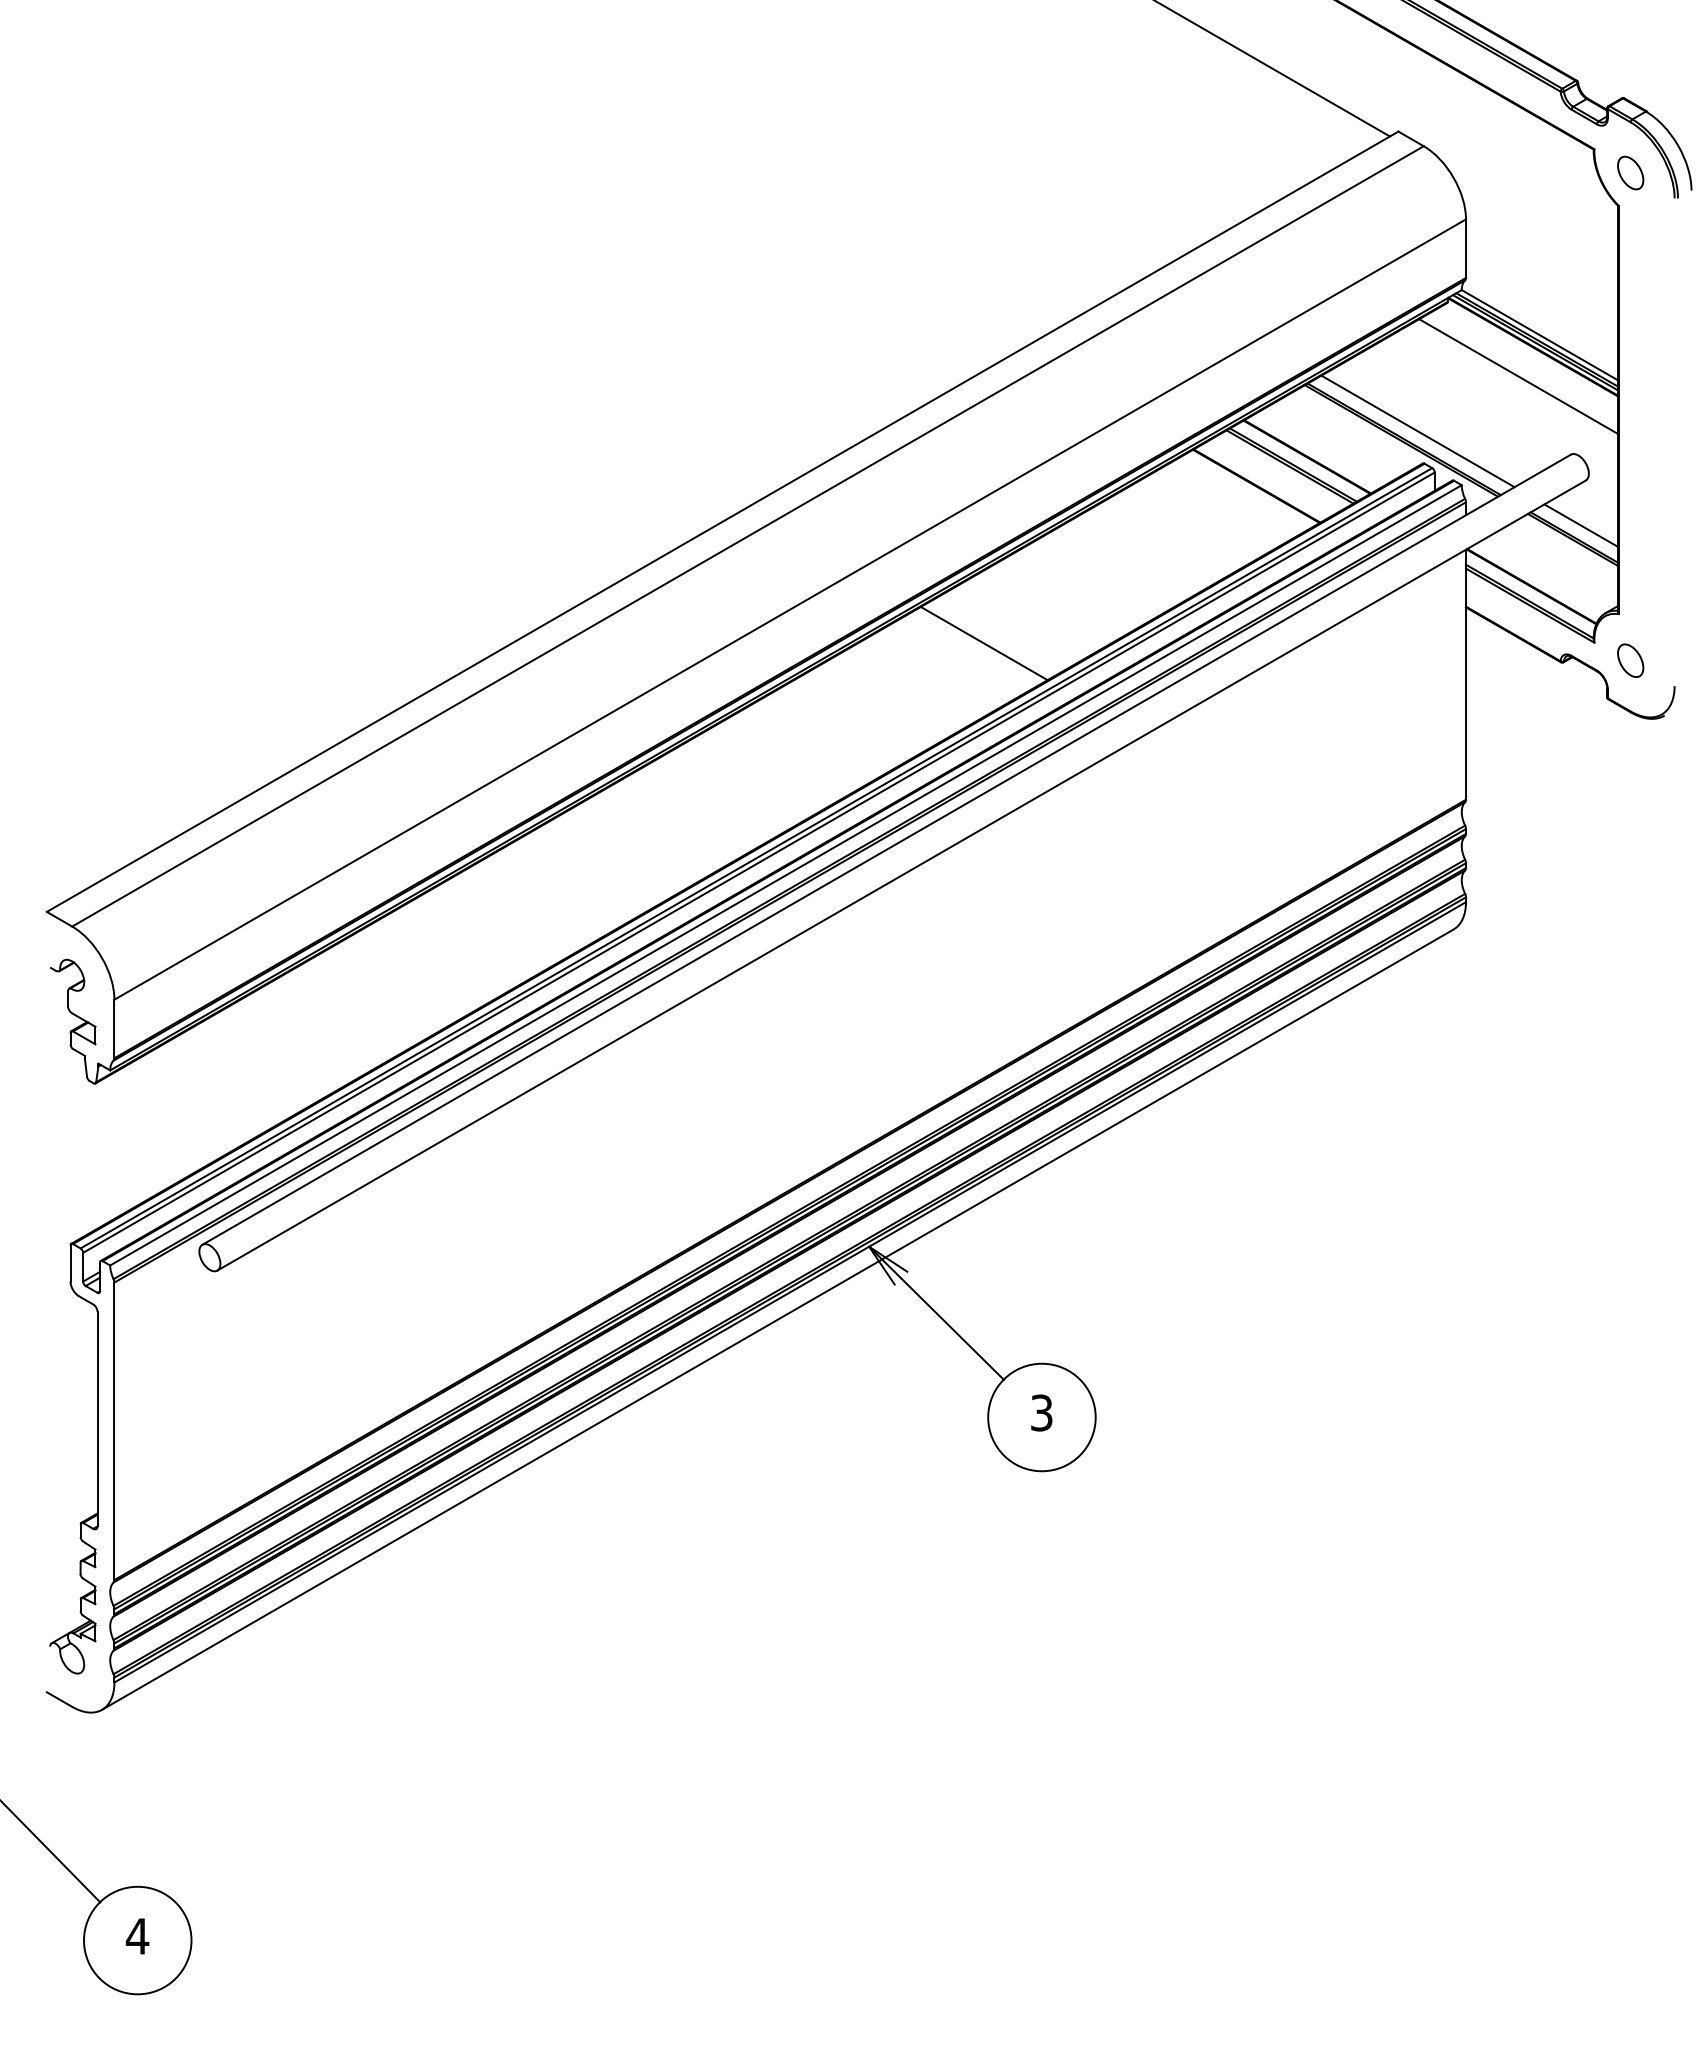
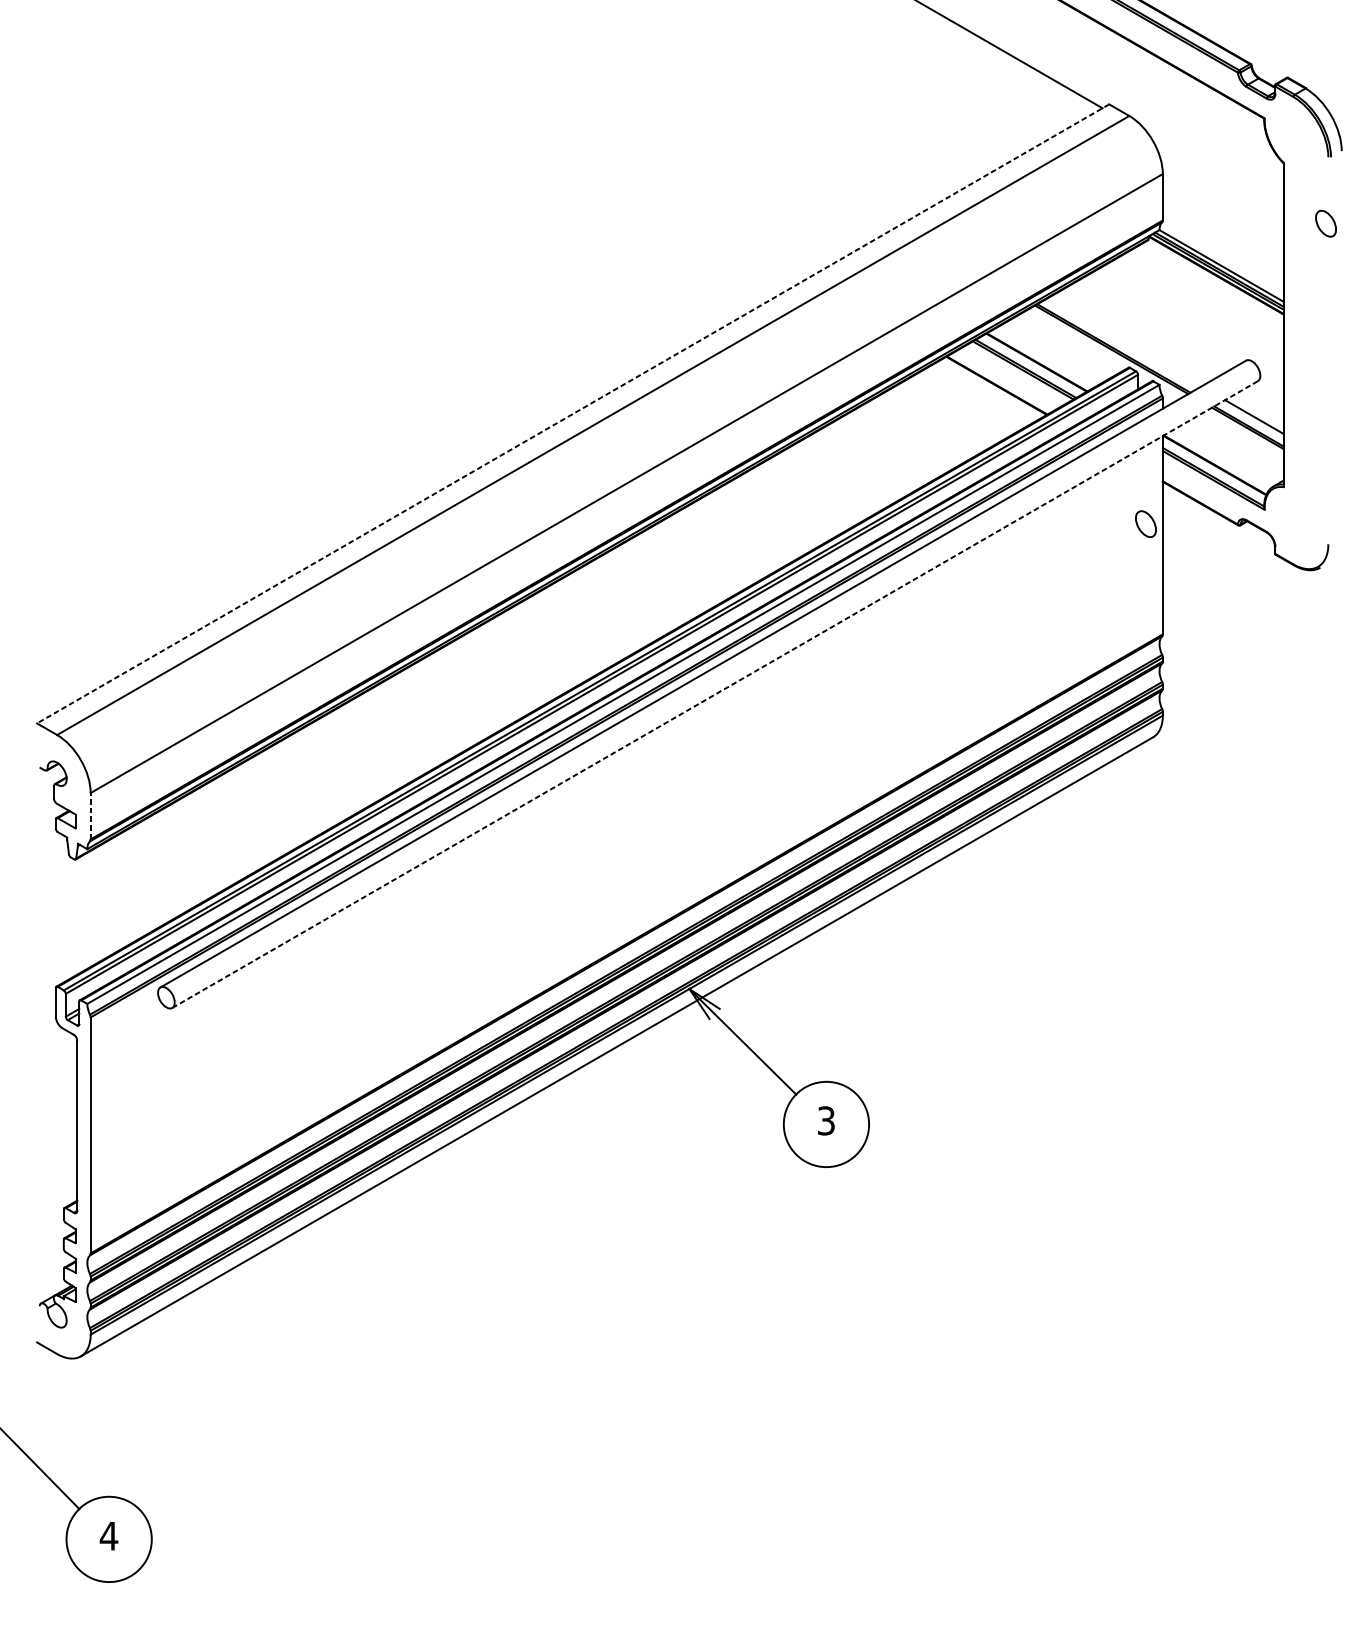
part: (1630, 172) -> (1325, 223), moved
line: (1518, 376) -> (1204, 298), removed
line: (1417, 431) -> (1124, 342), removed
line: (722, 522) -> (573, 414), solid -> dashed
line: (983, 643) -> (780, 510), removed
part: (1630, 660) -> (1145, 523), moved
line: (901, 875) -> (715, 694), solid -> dashed
line: (114, 1028) -> (90, 815), solid -> dashed

